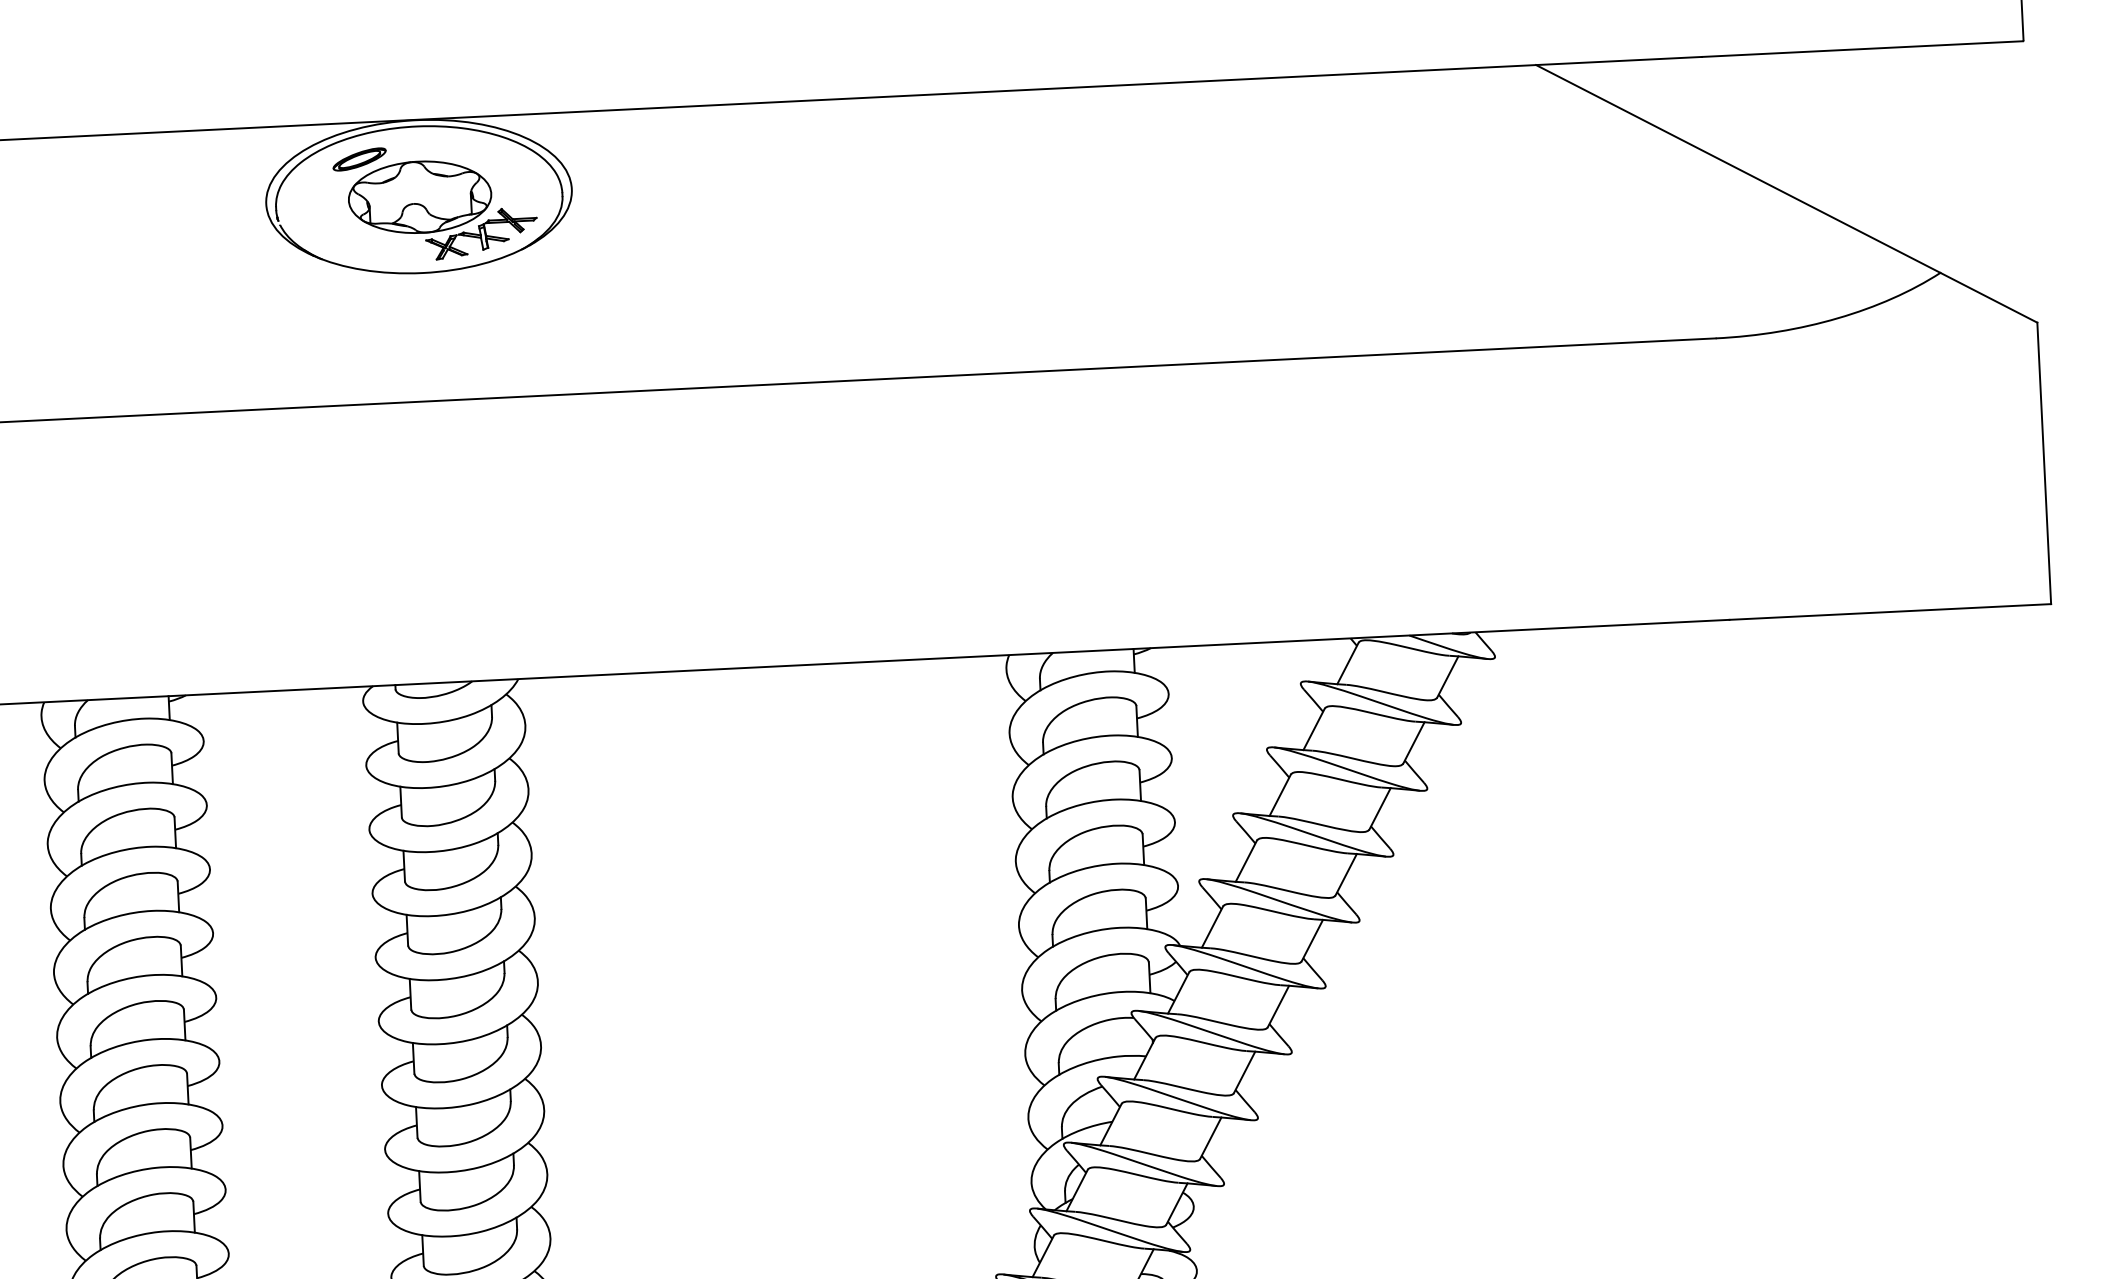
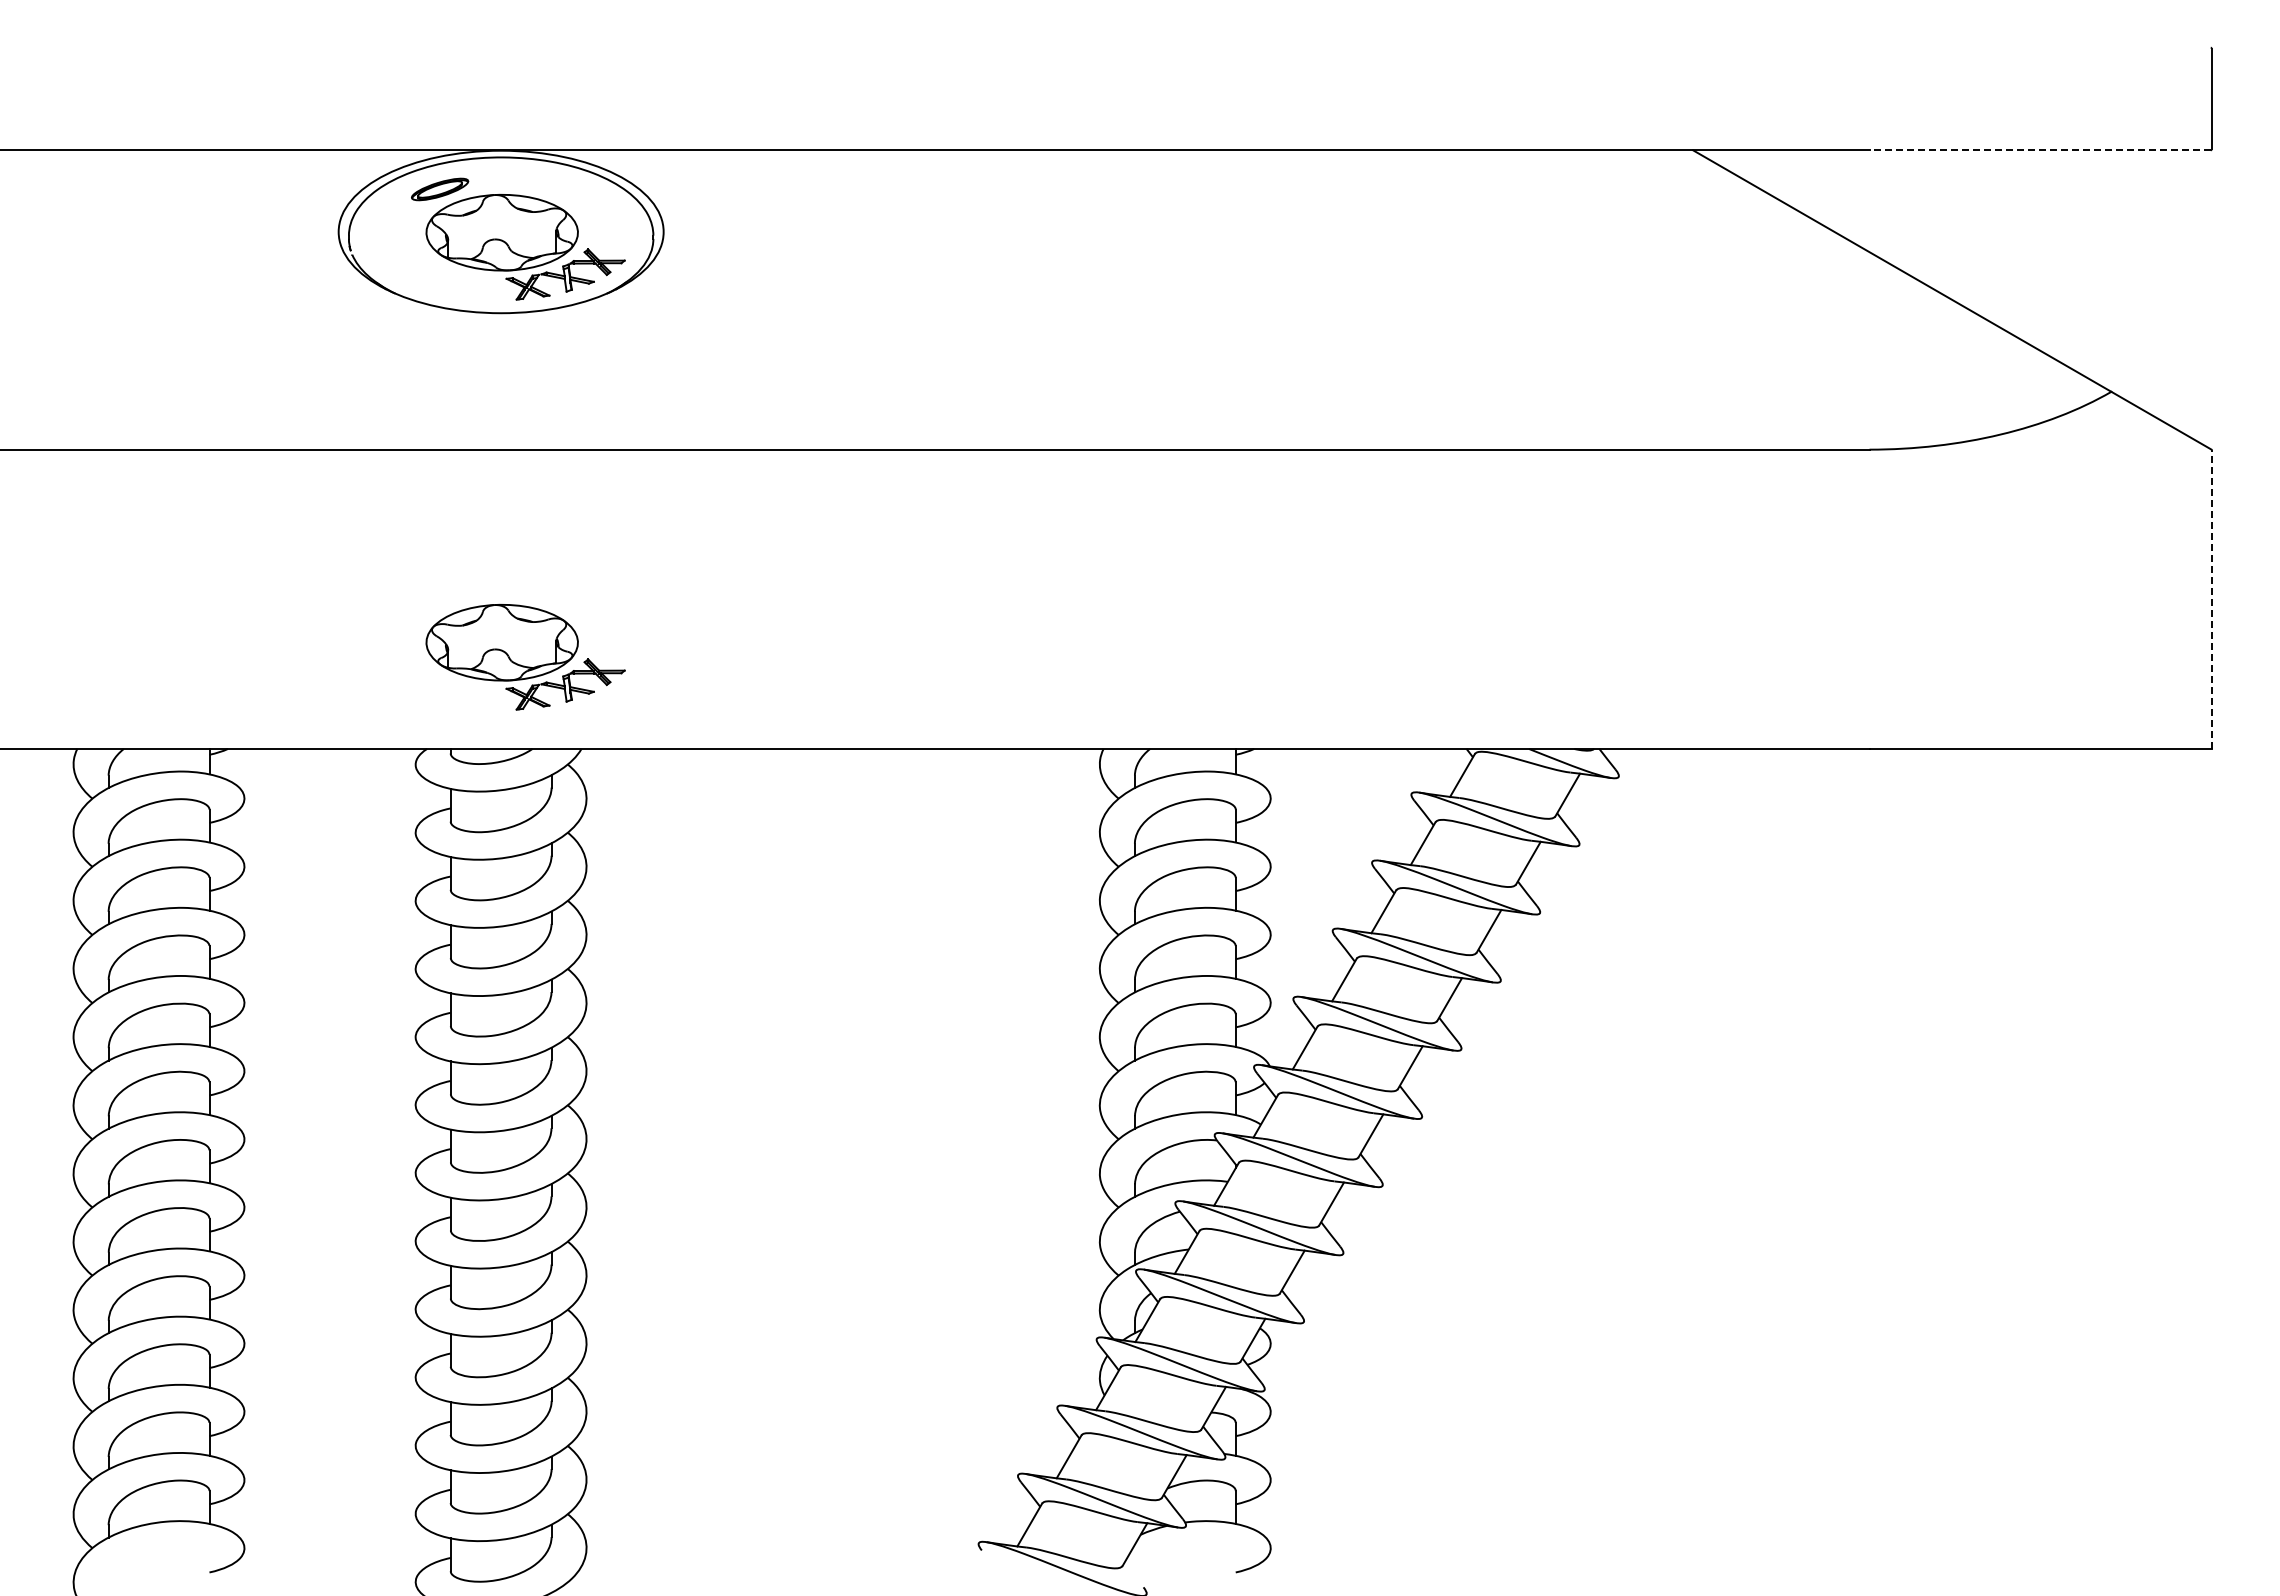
line: (1862, 49) -> (2040, 150), solid -> dashed
line: (2044, 463) -> (2211, 599), solid -> dashed
part: (461, 594) -> (525, 656), added

